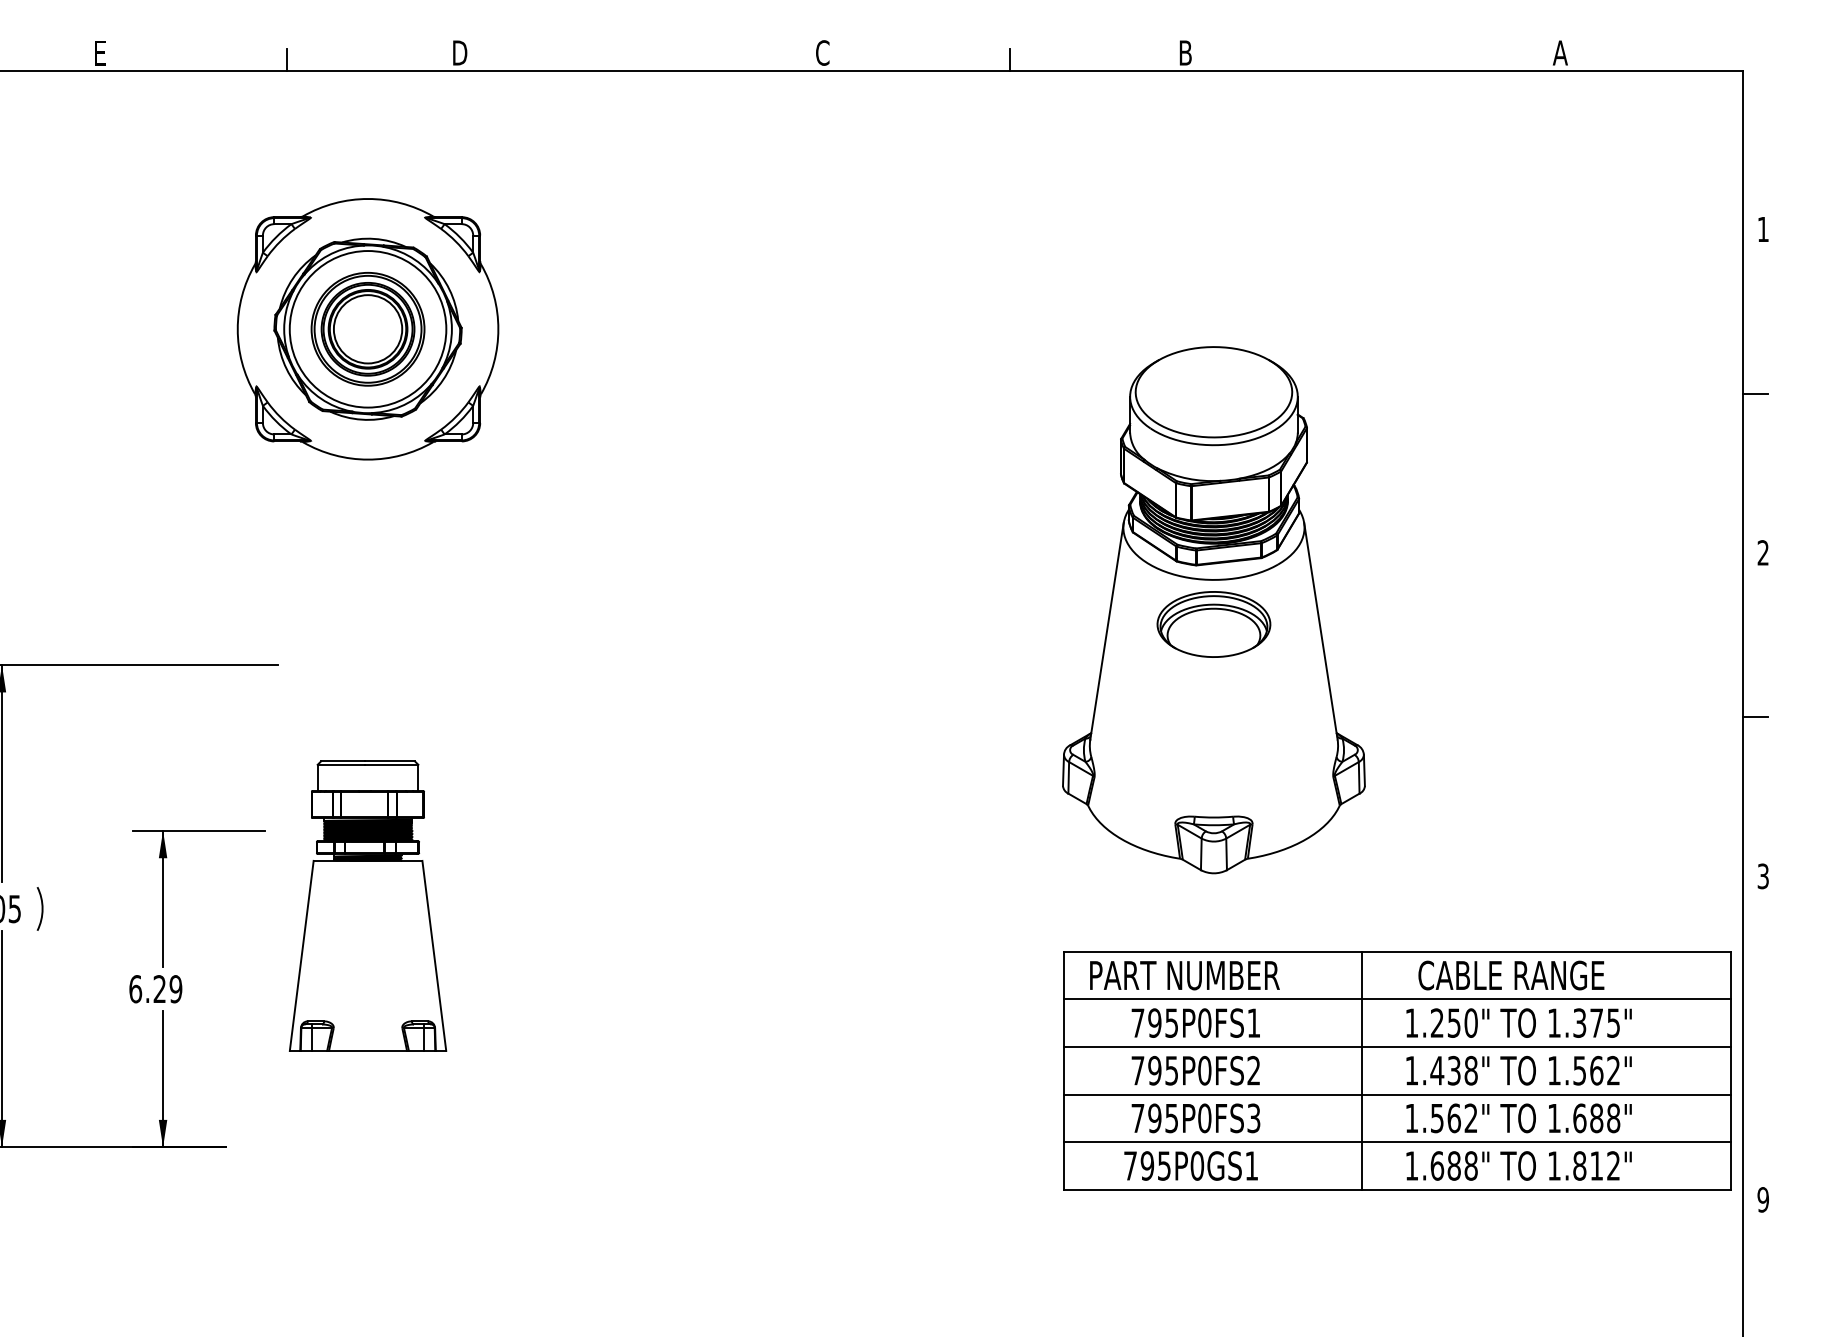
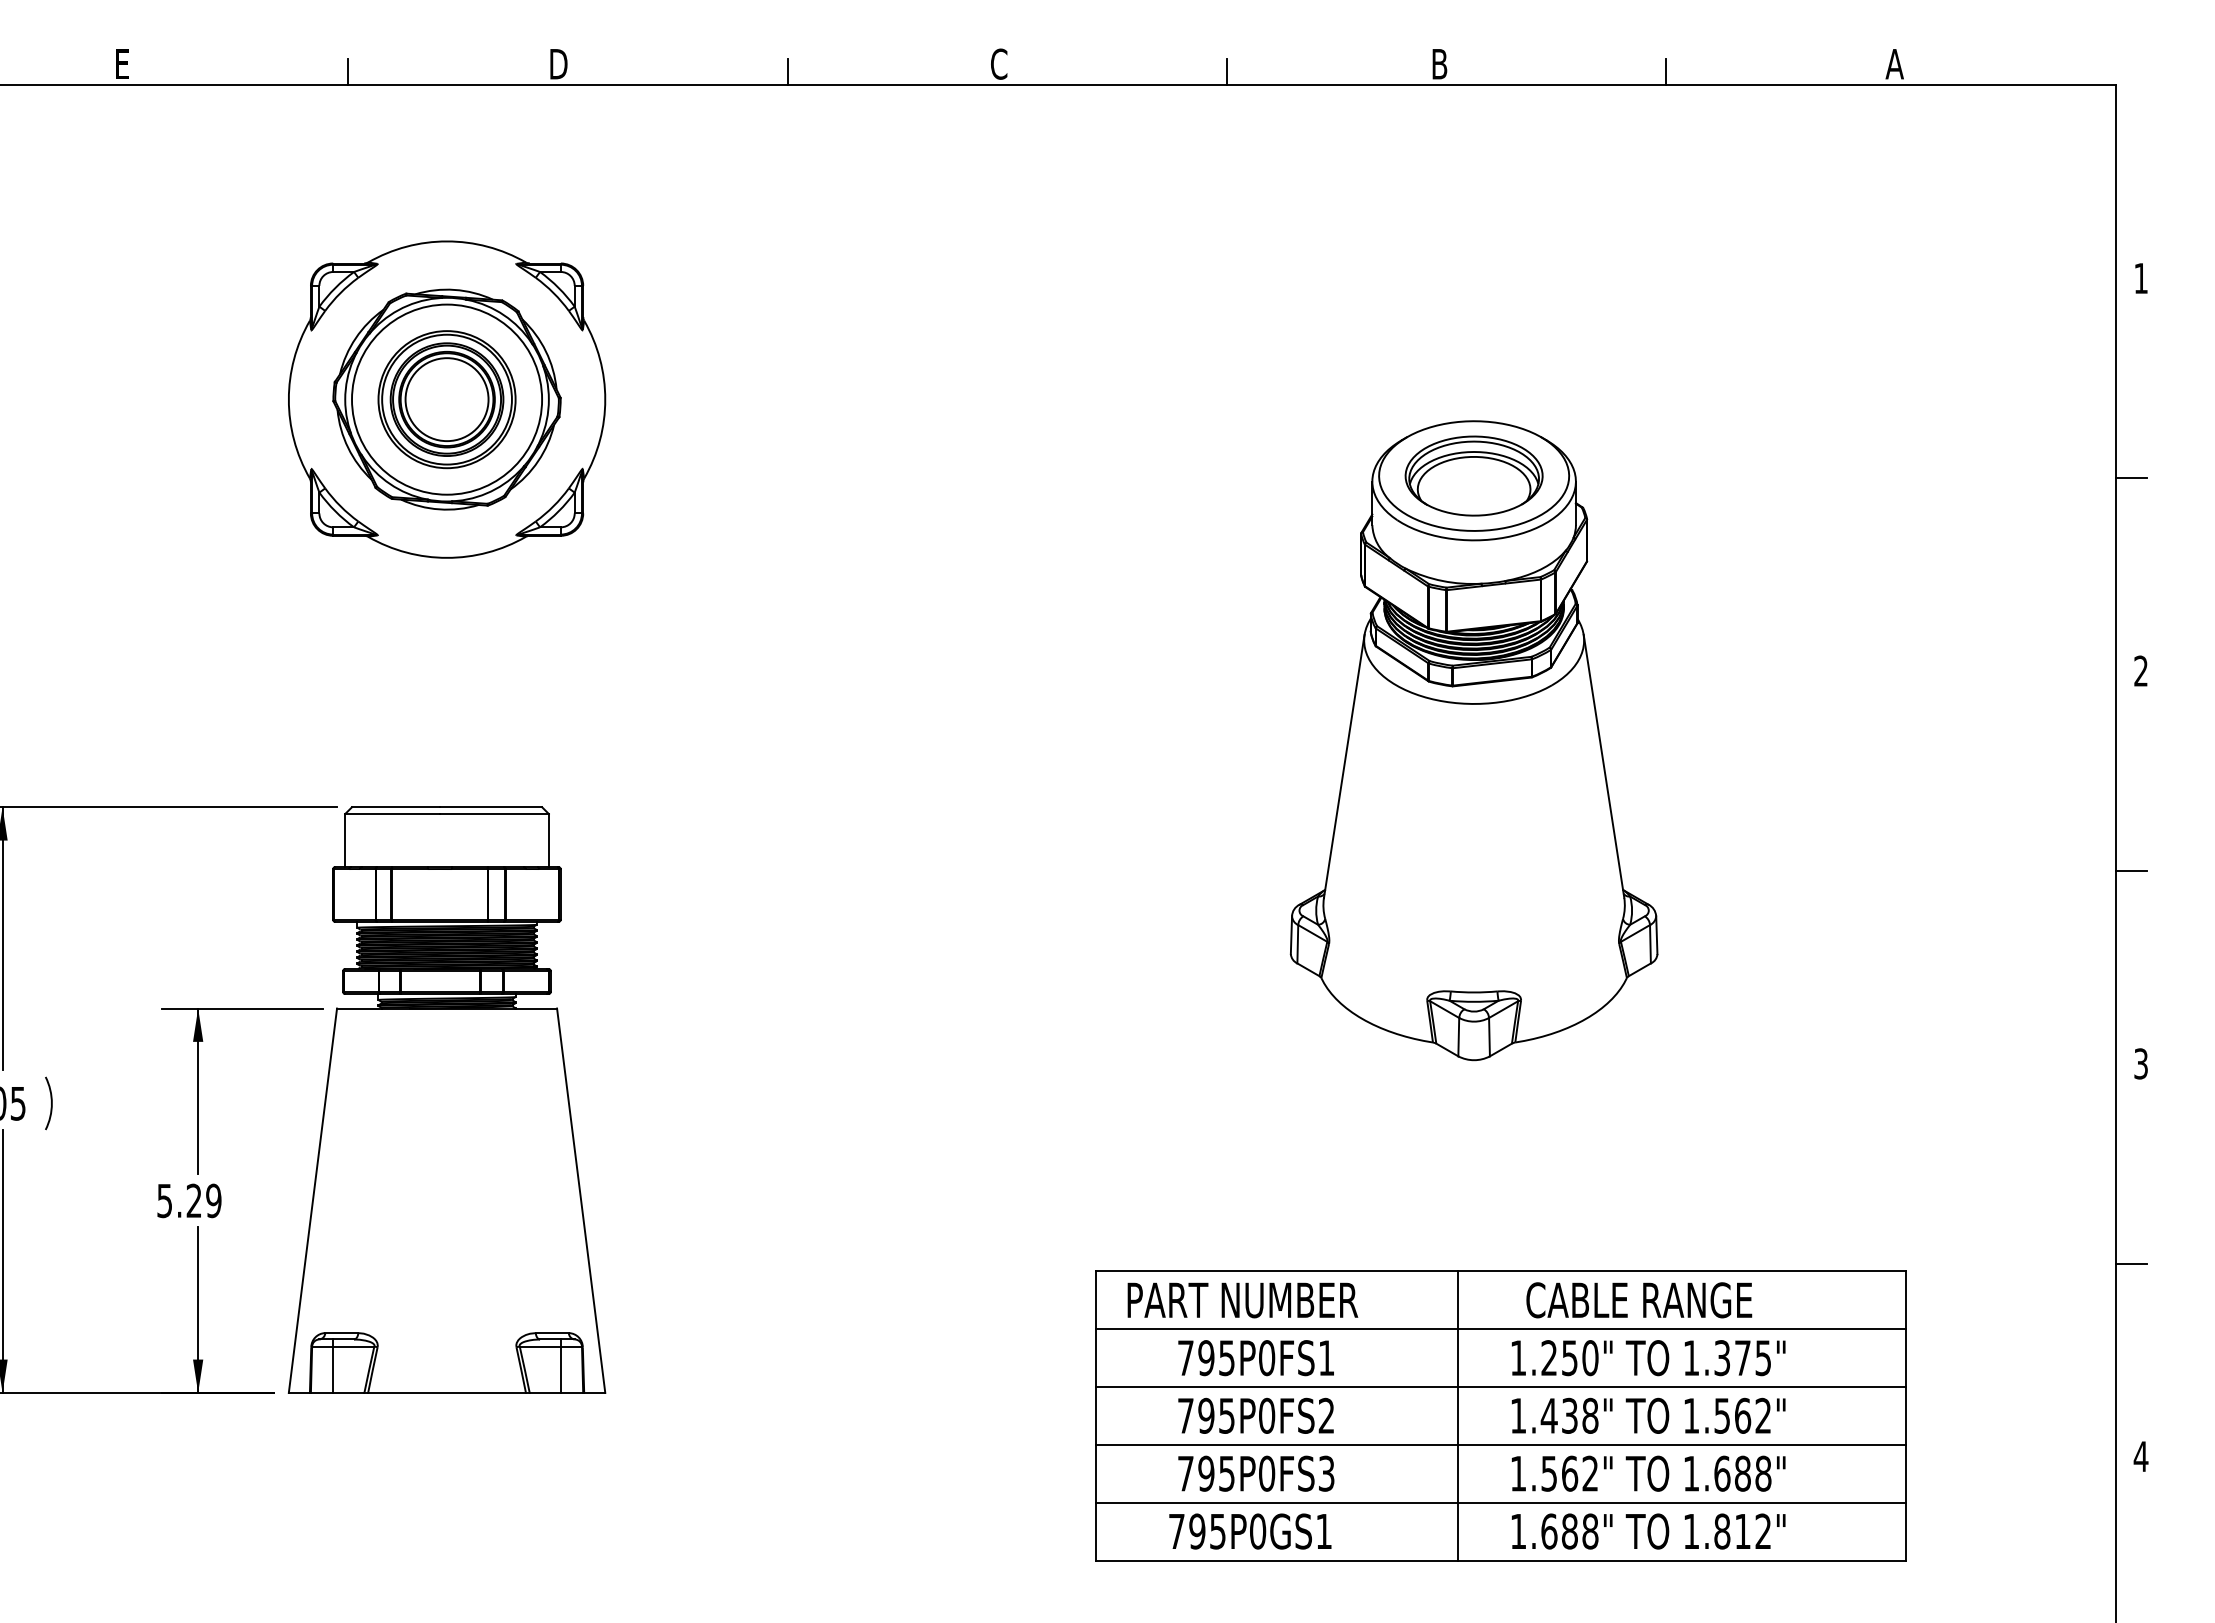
line: (648, 59) -> (787, 71), added
line: (1372, 59) -> (1666, 71), added
part: (1213, 624) -> (1473, 475), moved
part: (367, 905) -> (446, 1099), size x1.67
text: (135, 988) -> (164, 1200), 6.29 -> 5.29
line: (1755, 1040) -> (2131, 1263), added
part: (1397, 1070) -> (1500, 1415), moved
text: (1762, 1199) -> (2140, 1456), 9 -> 4

